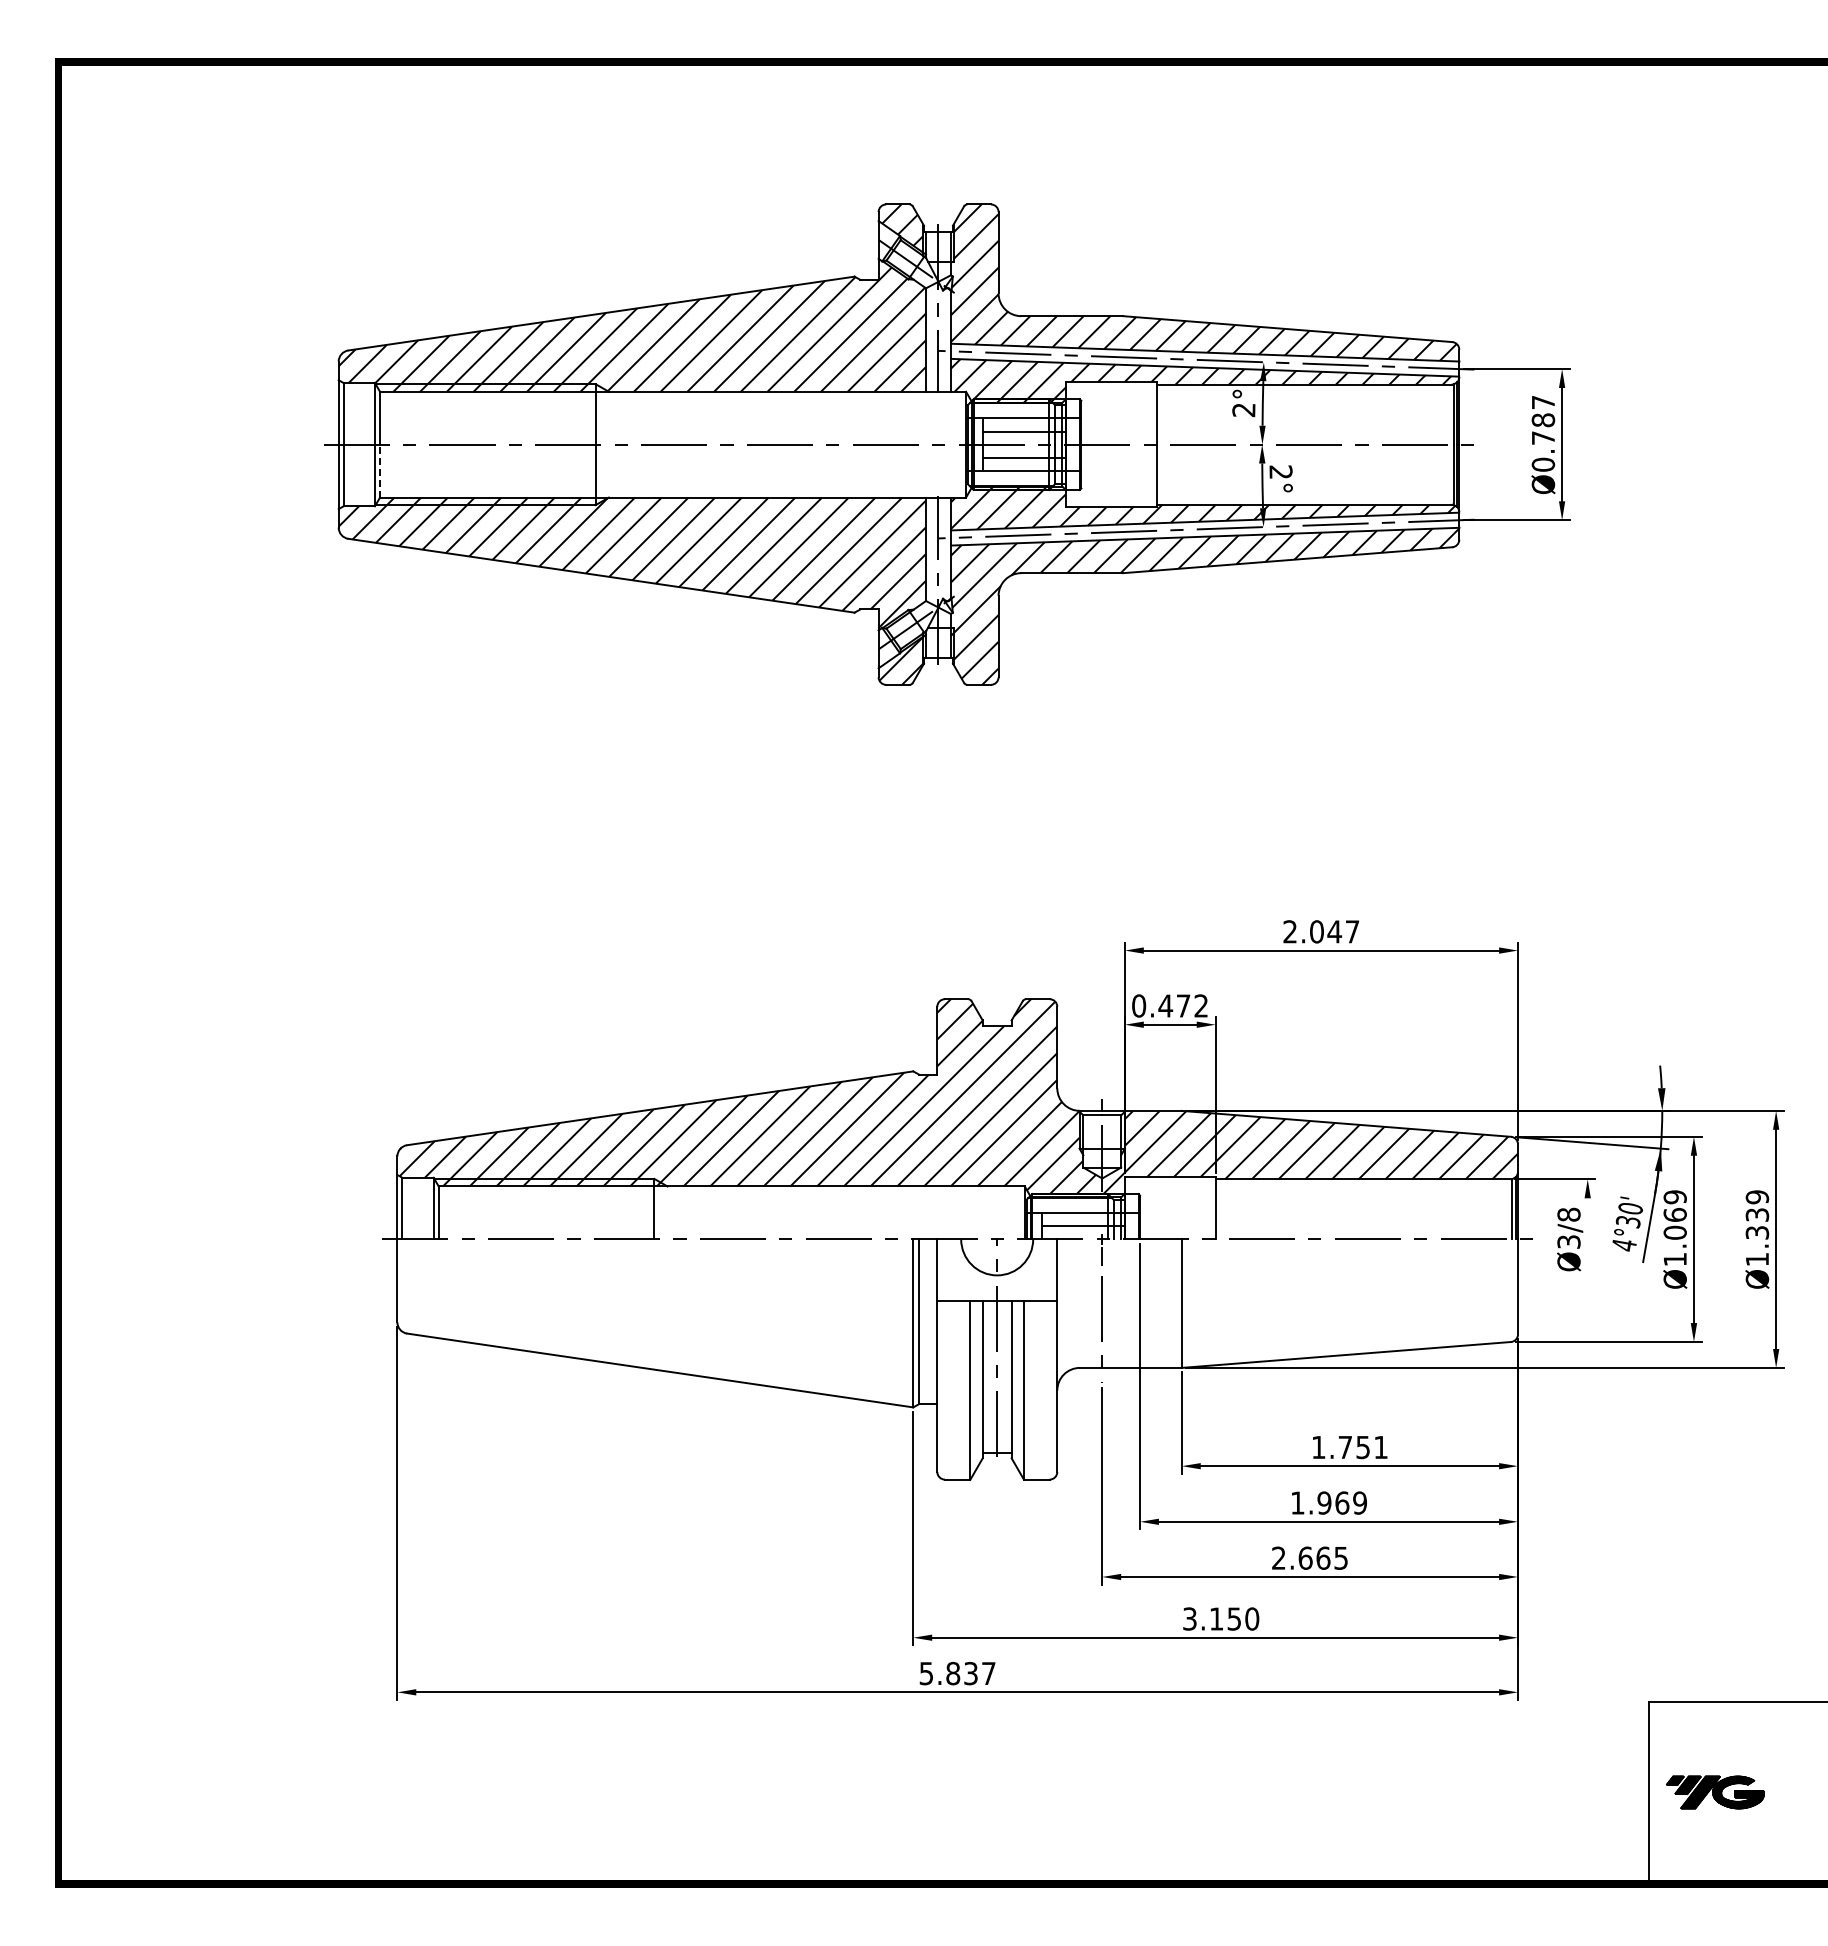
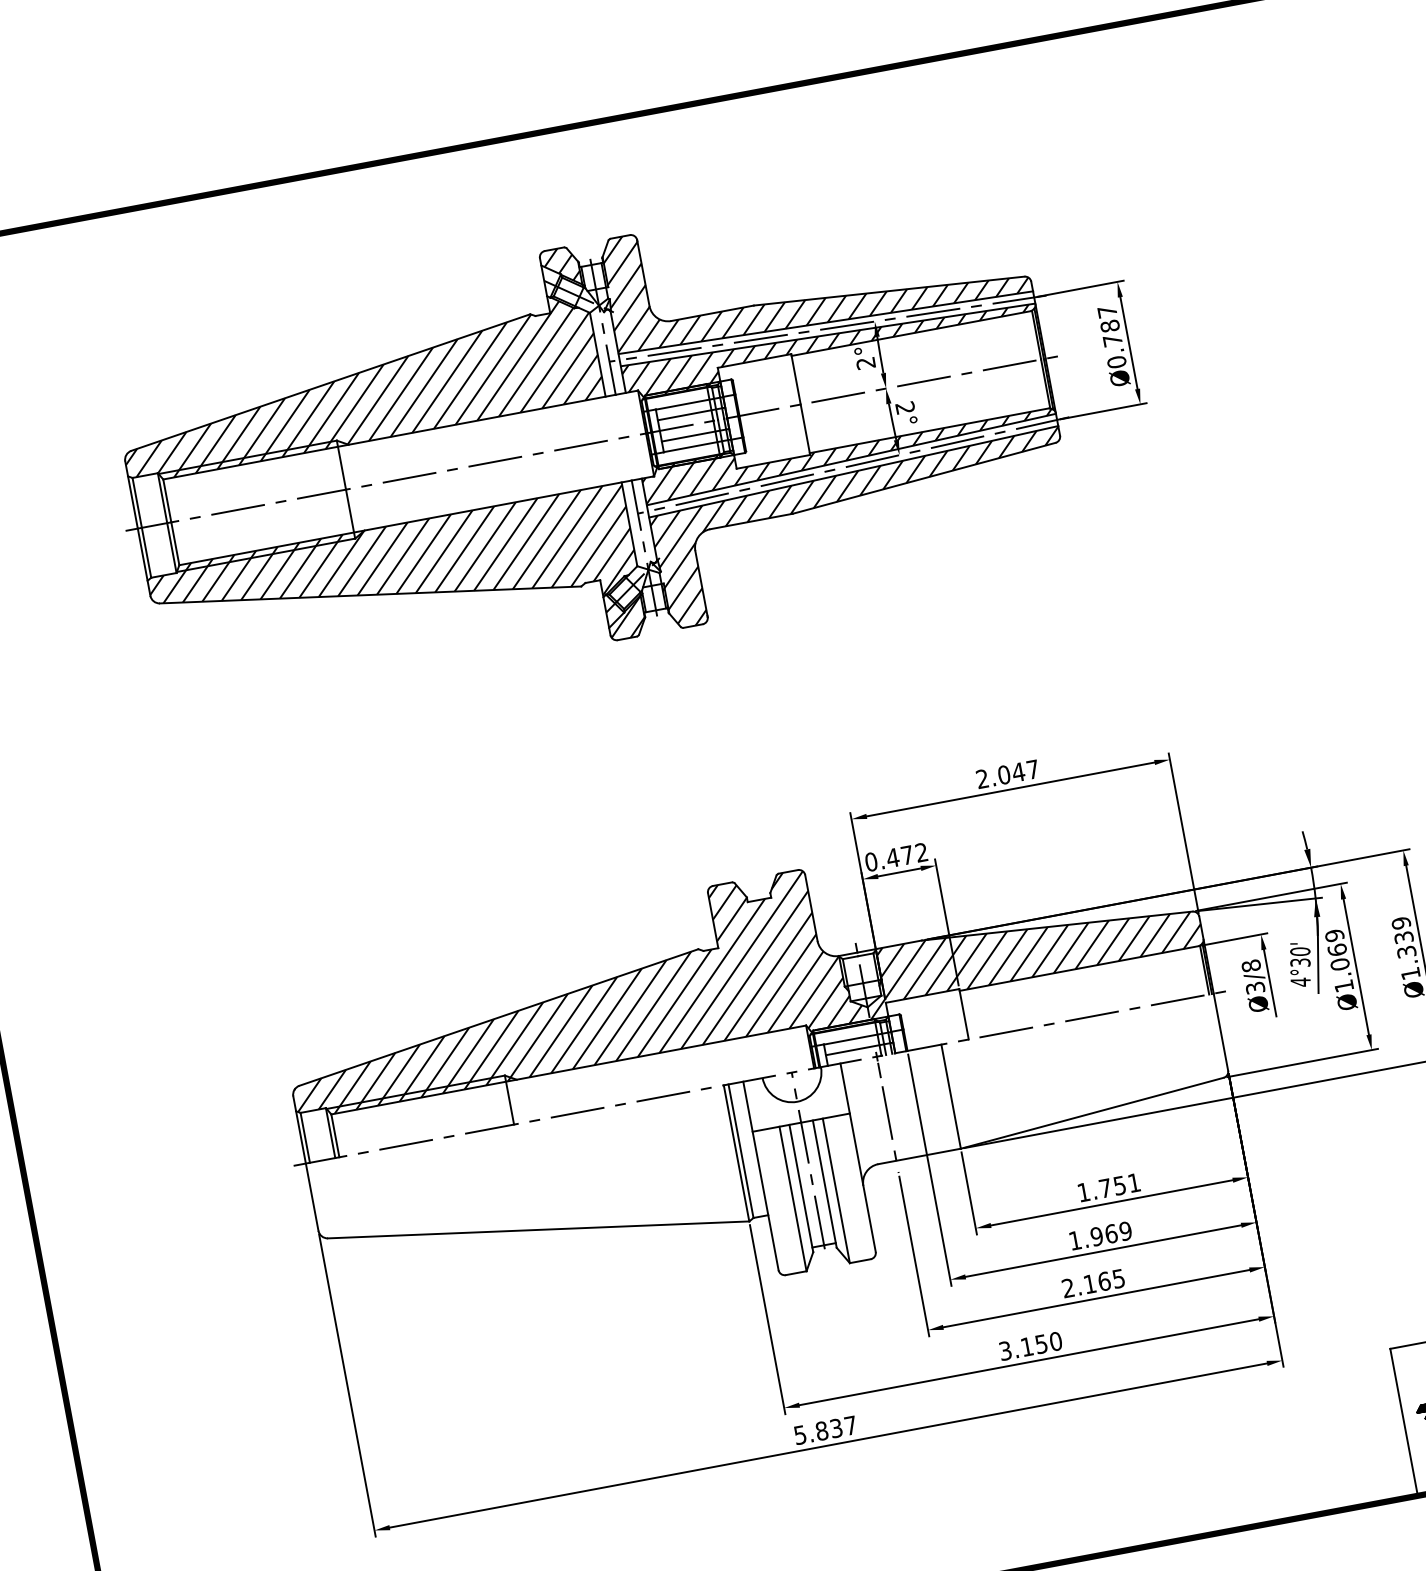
line: (380, 470) -> (175, 543), dashed -> solid
line: (1587, 1239) -> (1270, 983), added
text: (1305, 1557) -> (1089, 1283), 2.665 -> 2.165

